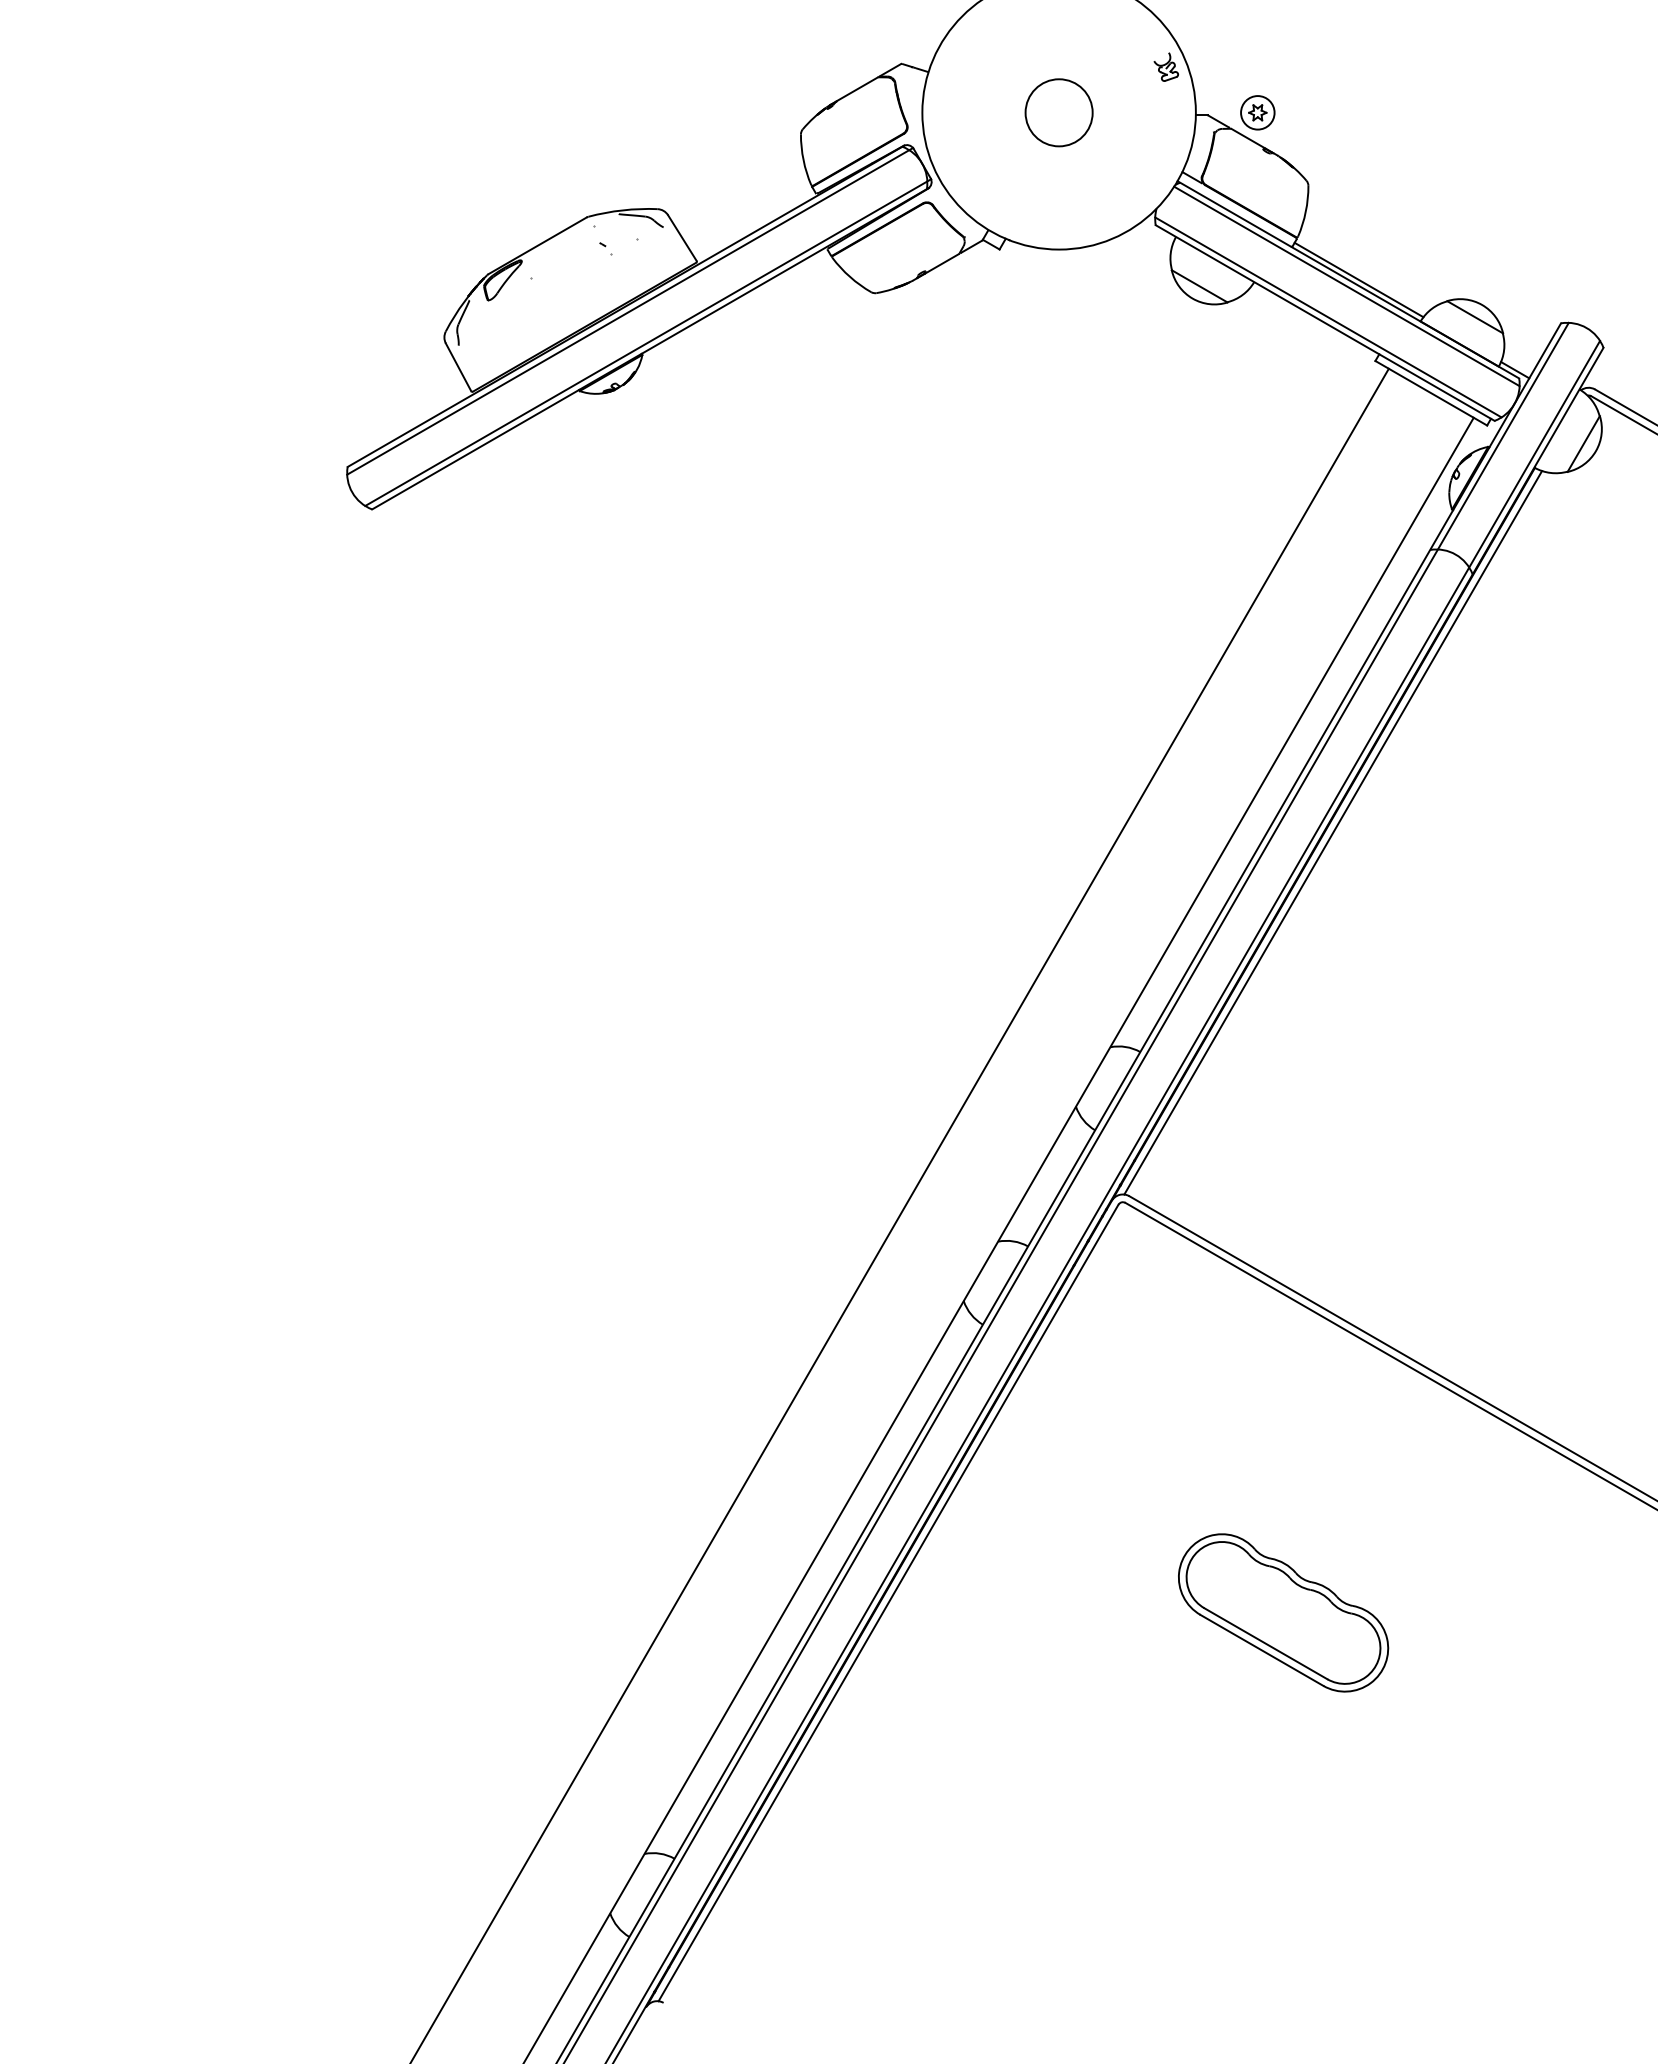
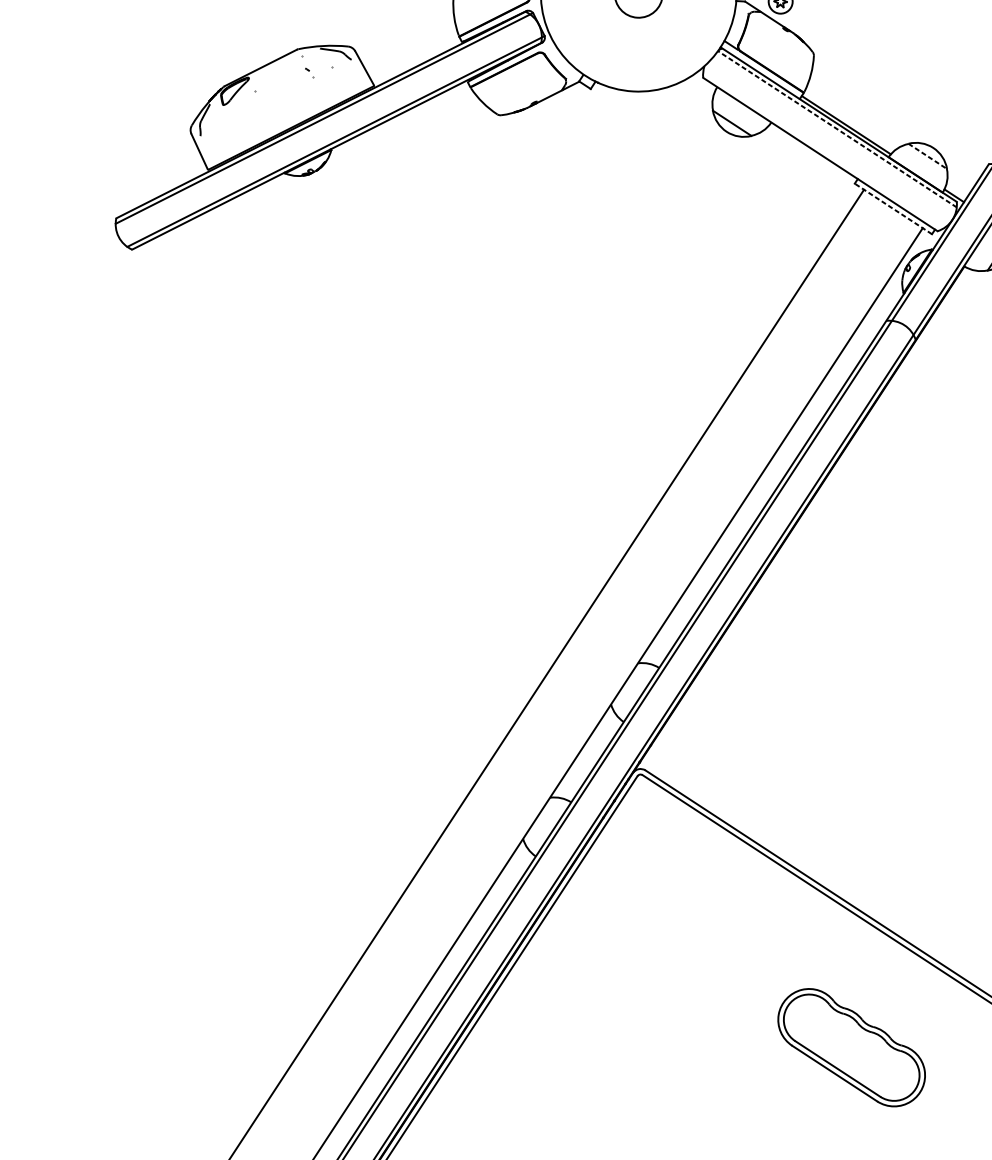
line: (1346, 286) -> (837, 129), solid -> dashed
line: (1328, 317) -> (823, 150), removed
line: (1475, 317) -> (928, 156), solid -> dashed
line: (1431, 393) -> (893, 209), solid -> dashed
line: (1333, 832) -> (806, 518), removed
part: (1283, 1612) -> (851, 1047), moved

